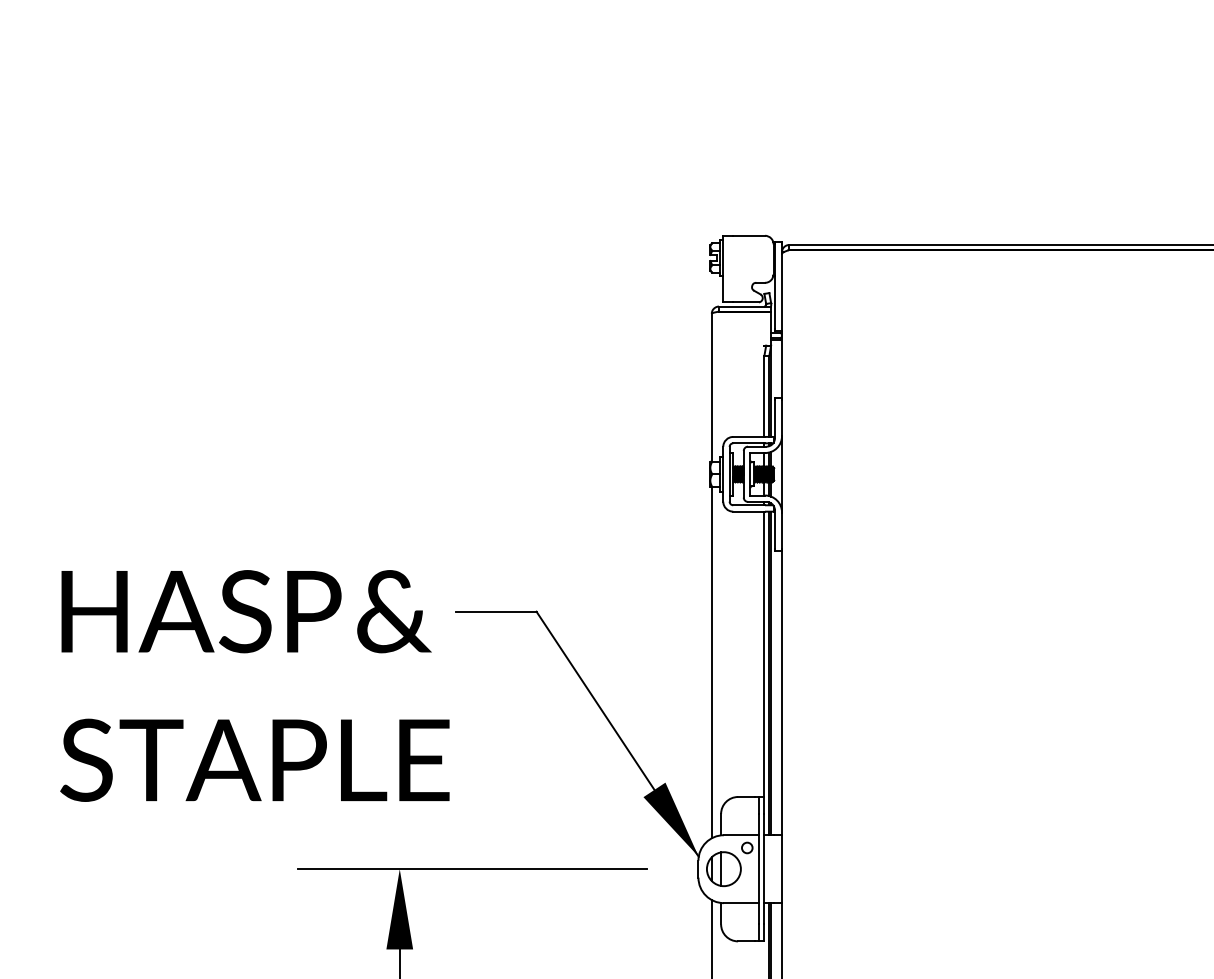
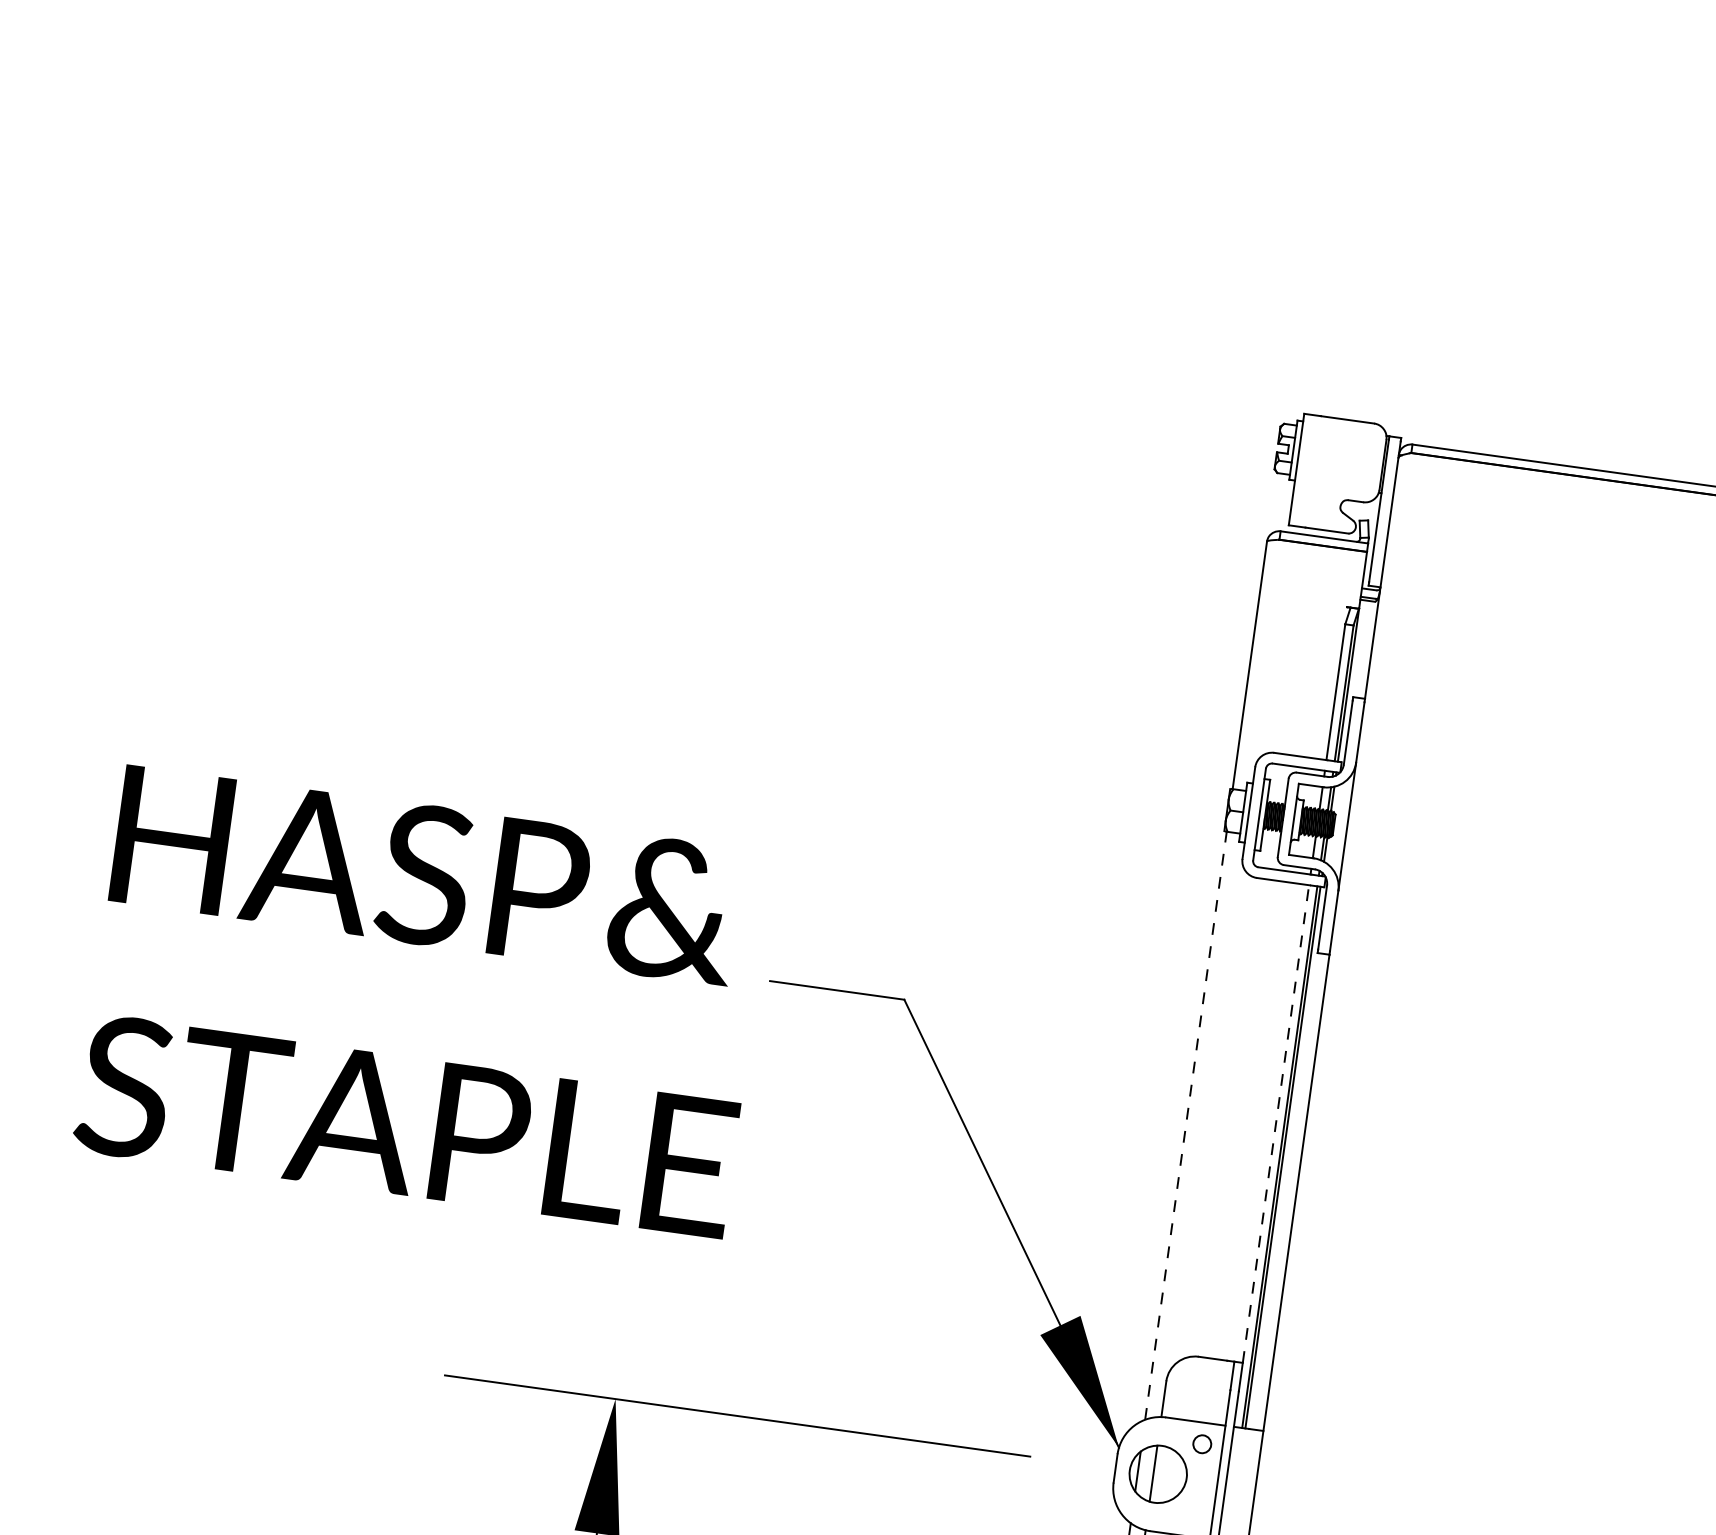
line: (764, 654) -> (1276, 1124), solid -> dashed
line: (711, 662) -> (1185, 1125), solid -> dashed
text: (254, 685) -> (422, 1000), moved

